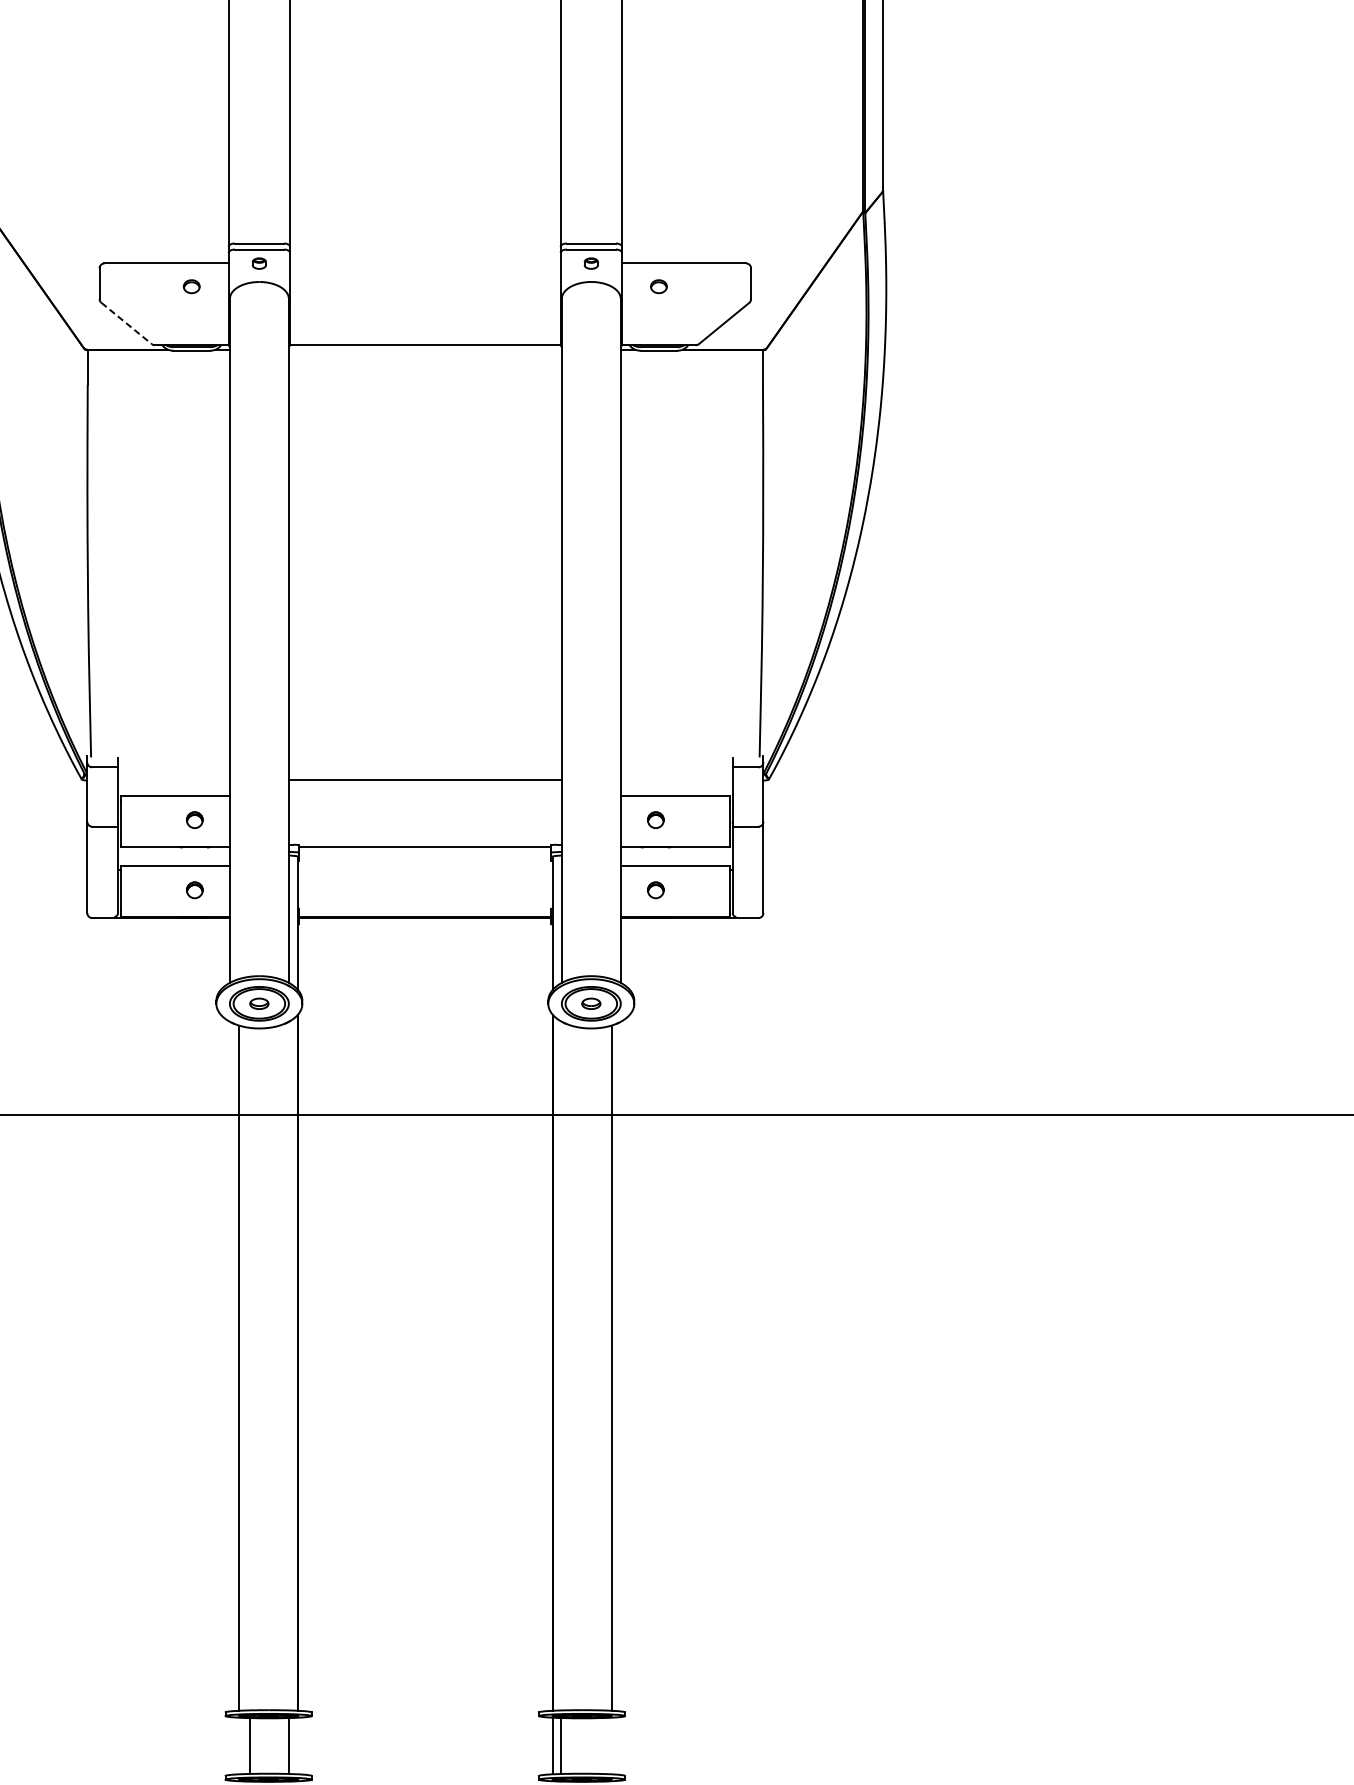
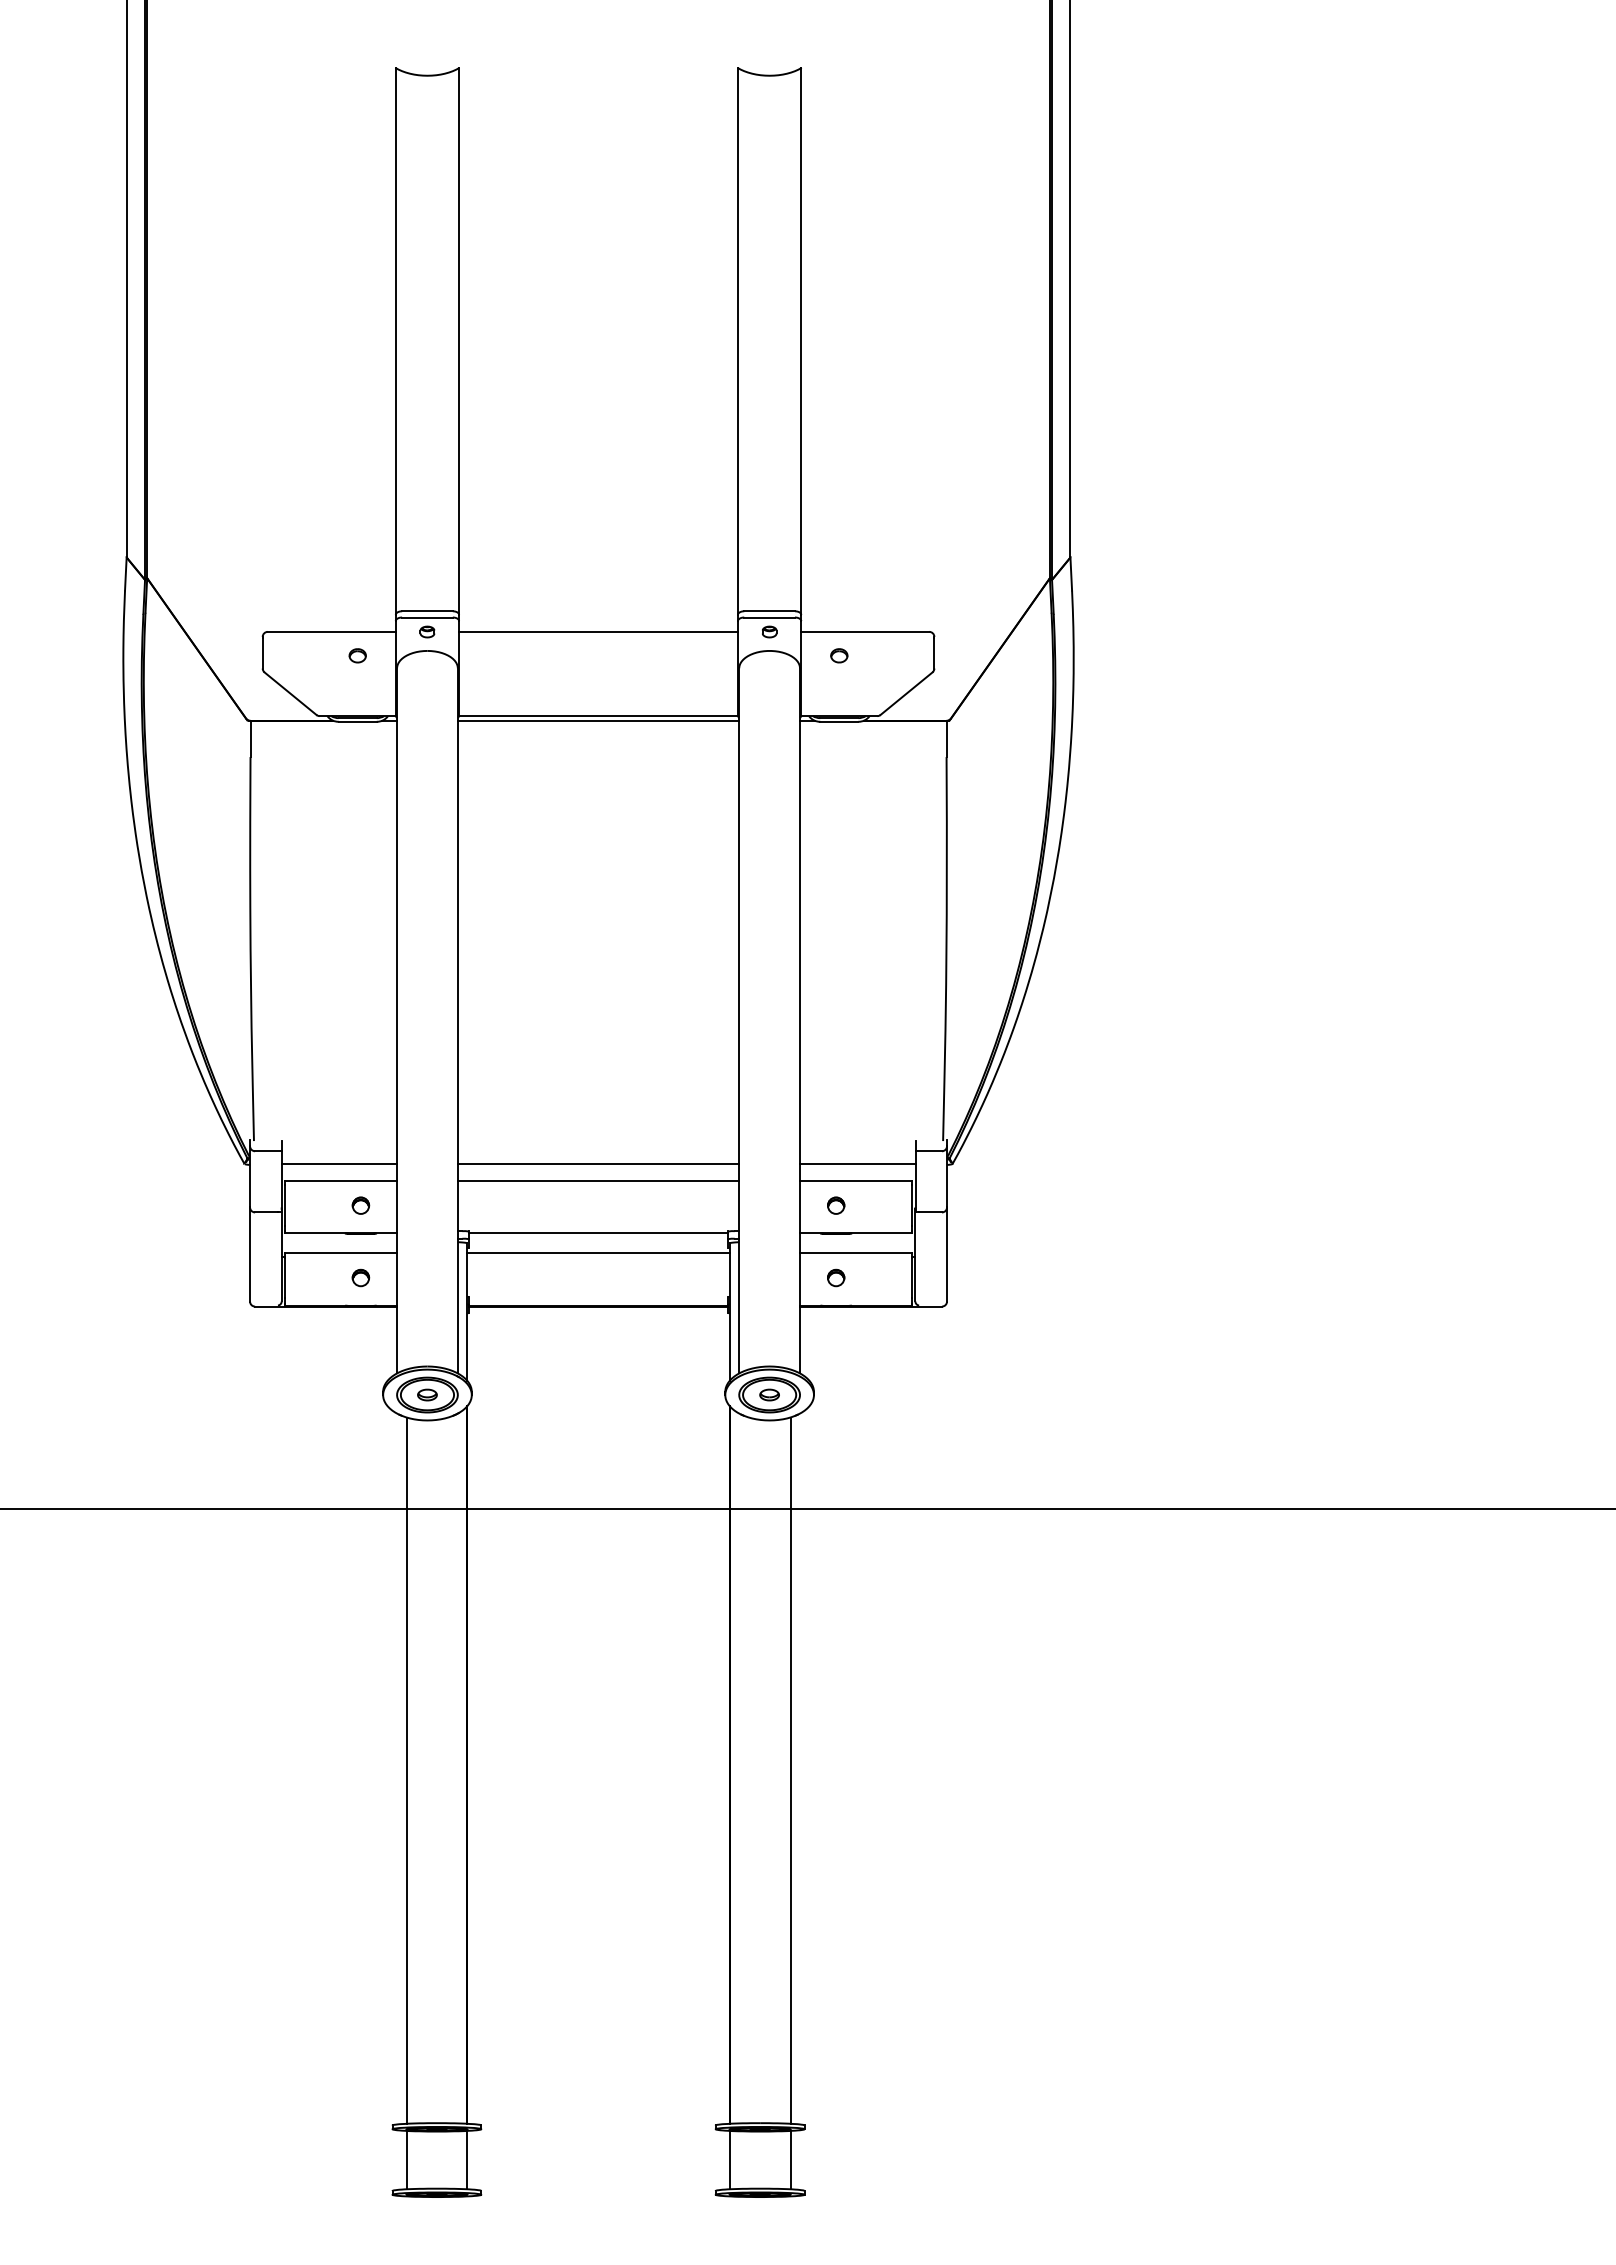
line: (425, 263) -> (598, 631), added
line: (126, 323) -> (290, 693), dashed -> solid
line: (425, 349) -> (598, 720), added
line: (174, 780) -> (339, 1164), added
line: (676, 780) -> (857, 1164), added
line: (425, 795) -> (598, 1180), added
line: (425, 865) -> (598, 1252), added
line: (249, 1745) -> (467, 2159), moved
line: (288, 1745) -> (406, 2159), moved
line: (561, 1745) -> (790, 2159), moved

